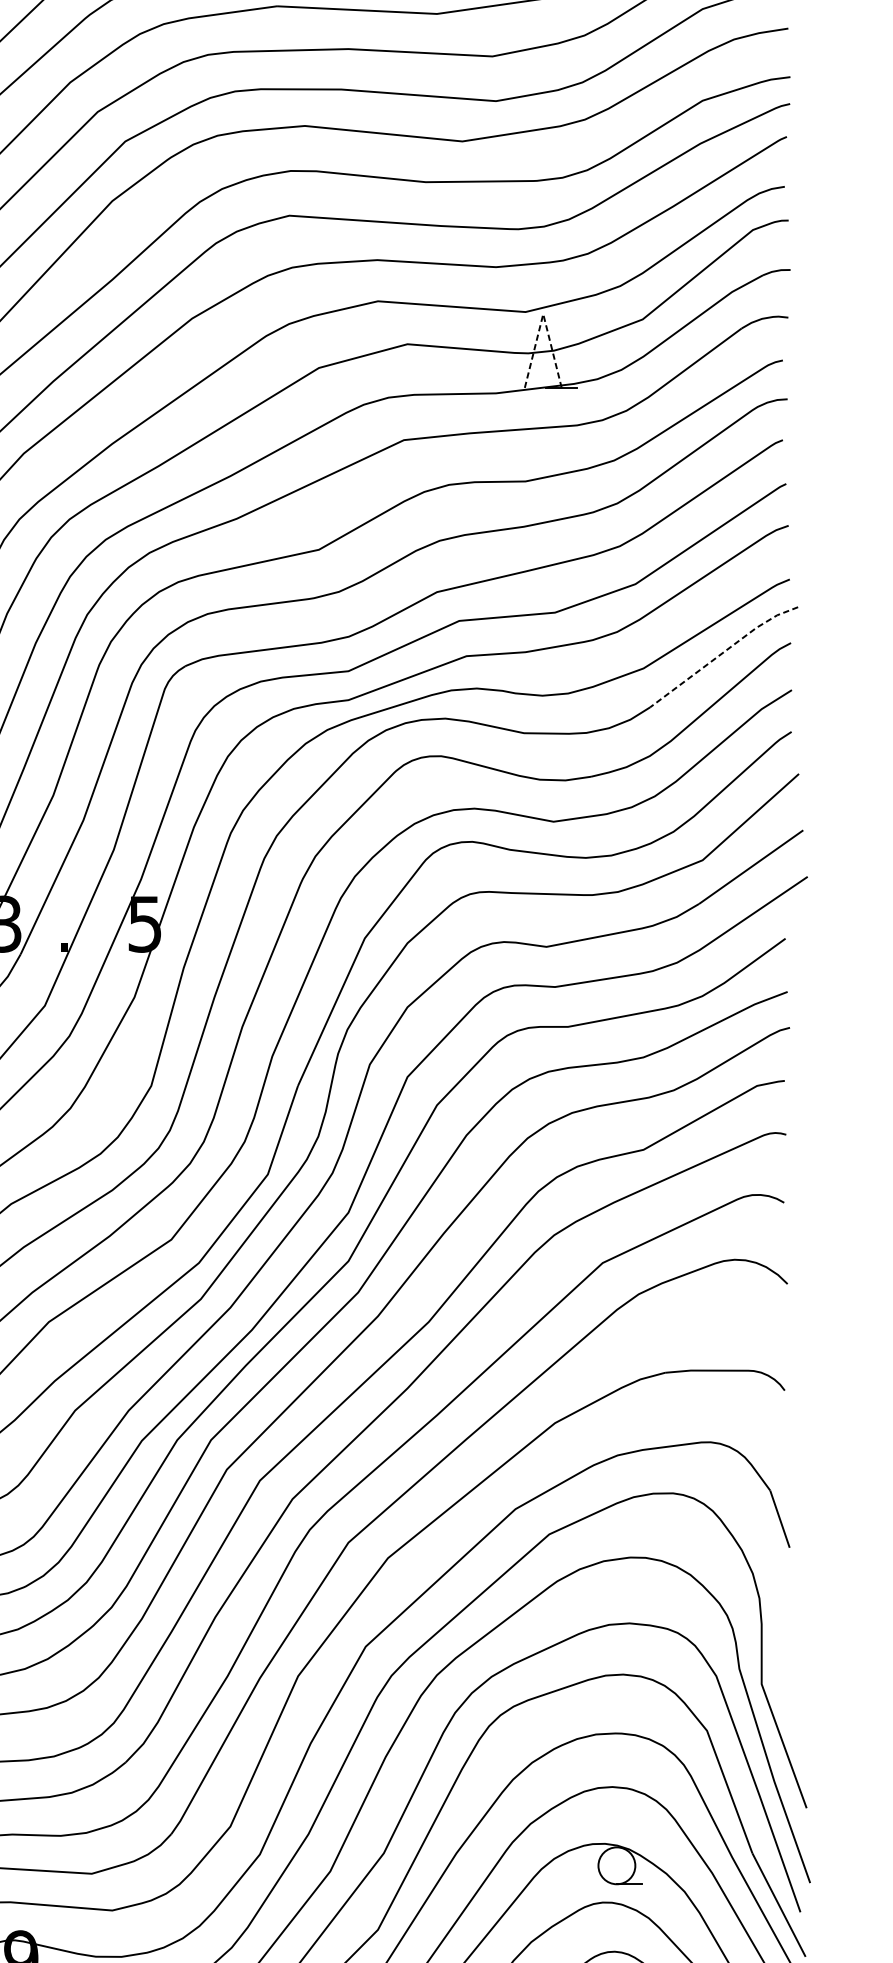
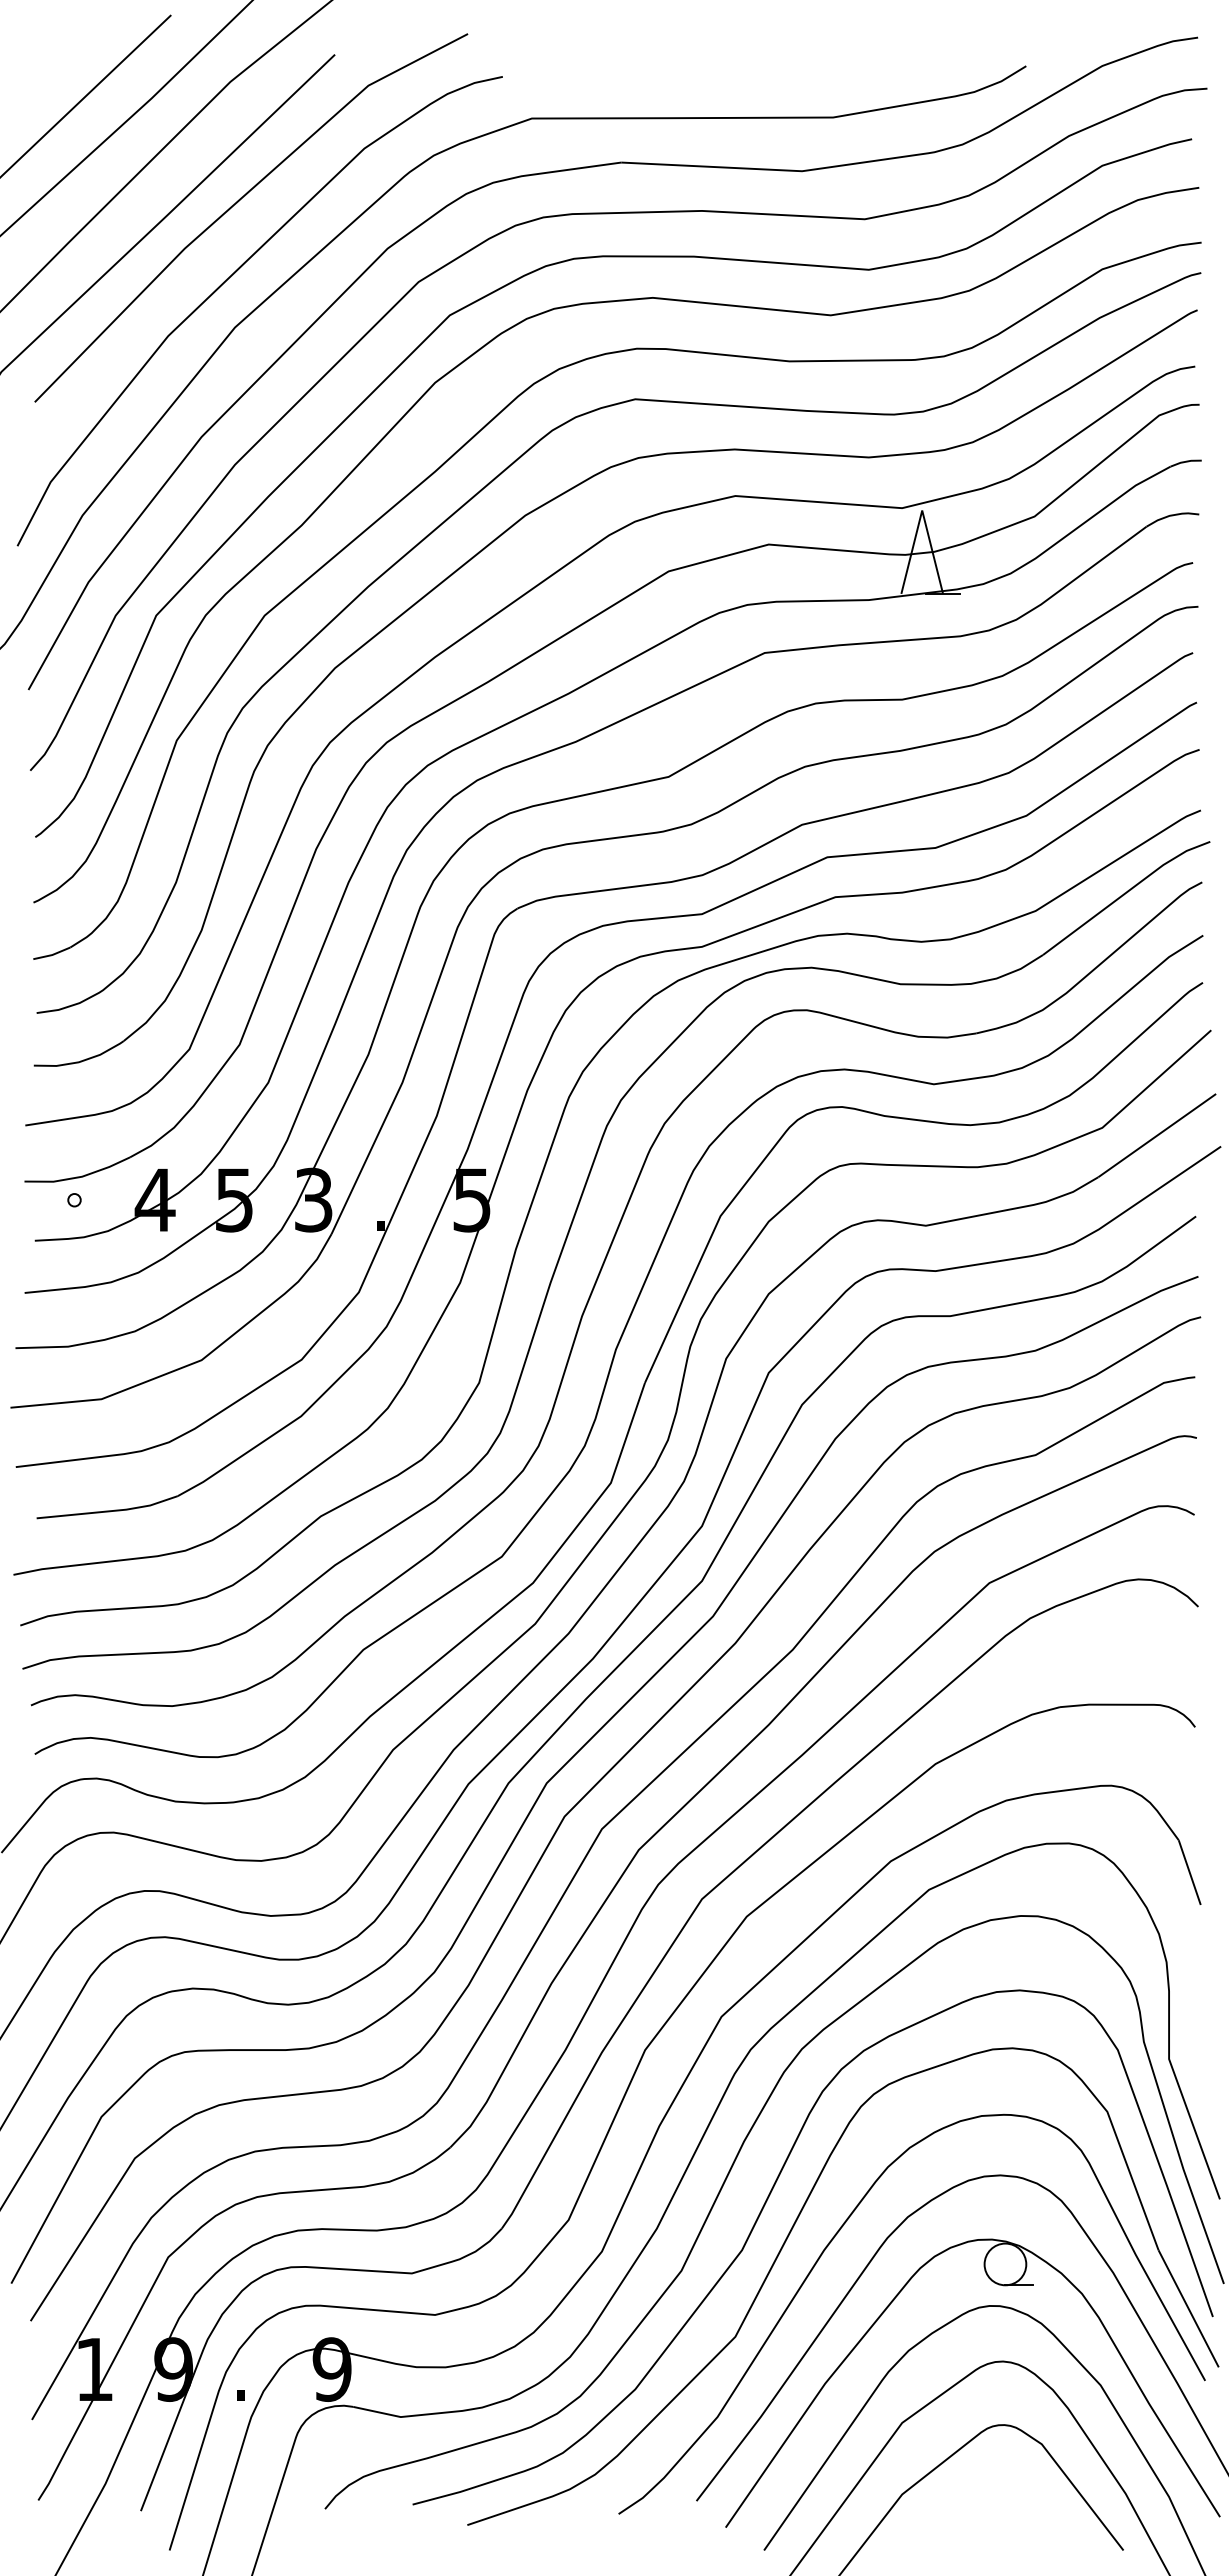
line: (543, 314) -> (922, 510), dashed -> solid
line: (723, 652) -> (1125, 893), dashed -> solid

